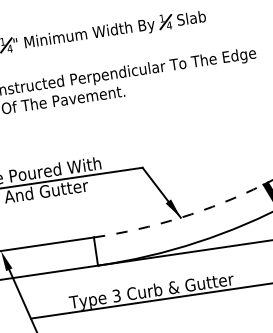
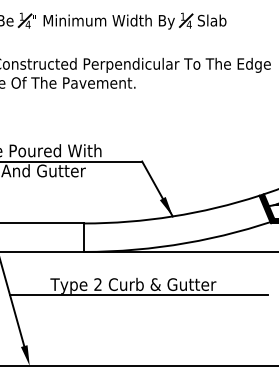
arc: (180, 217) -> (172, 216), dashed -> solid
text: (116, 295) -> (97, 284), 3 -> 2

